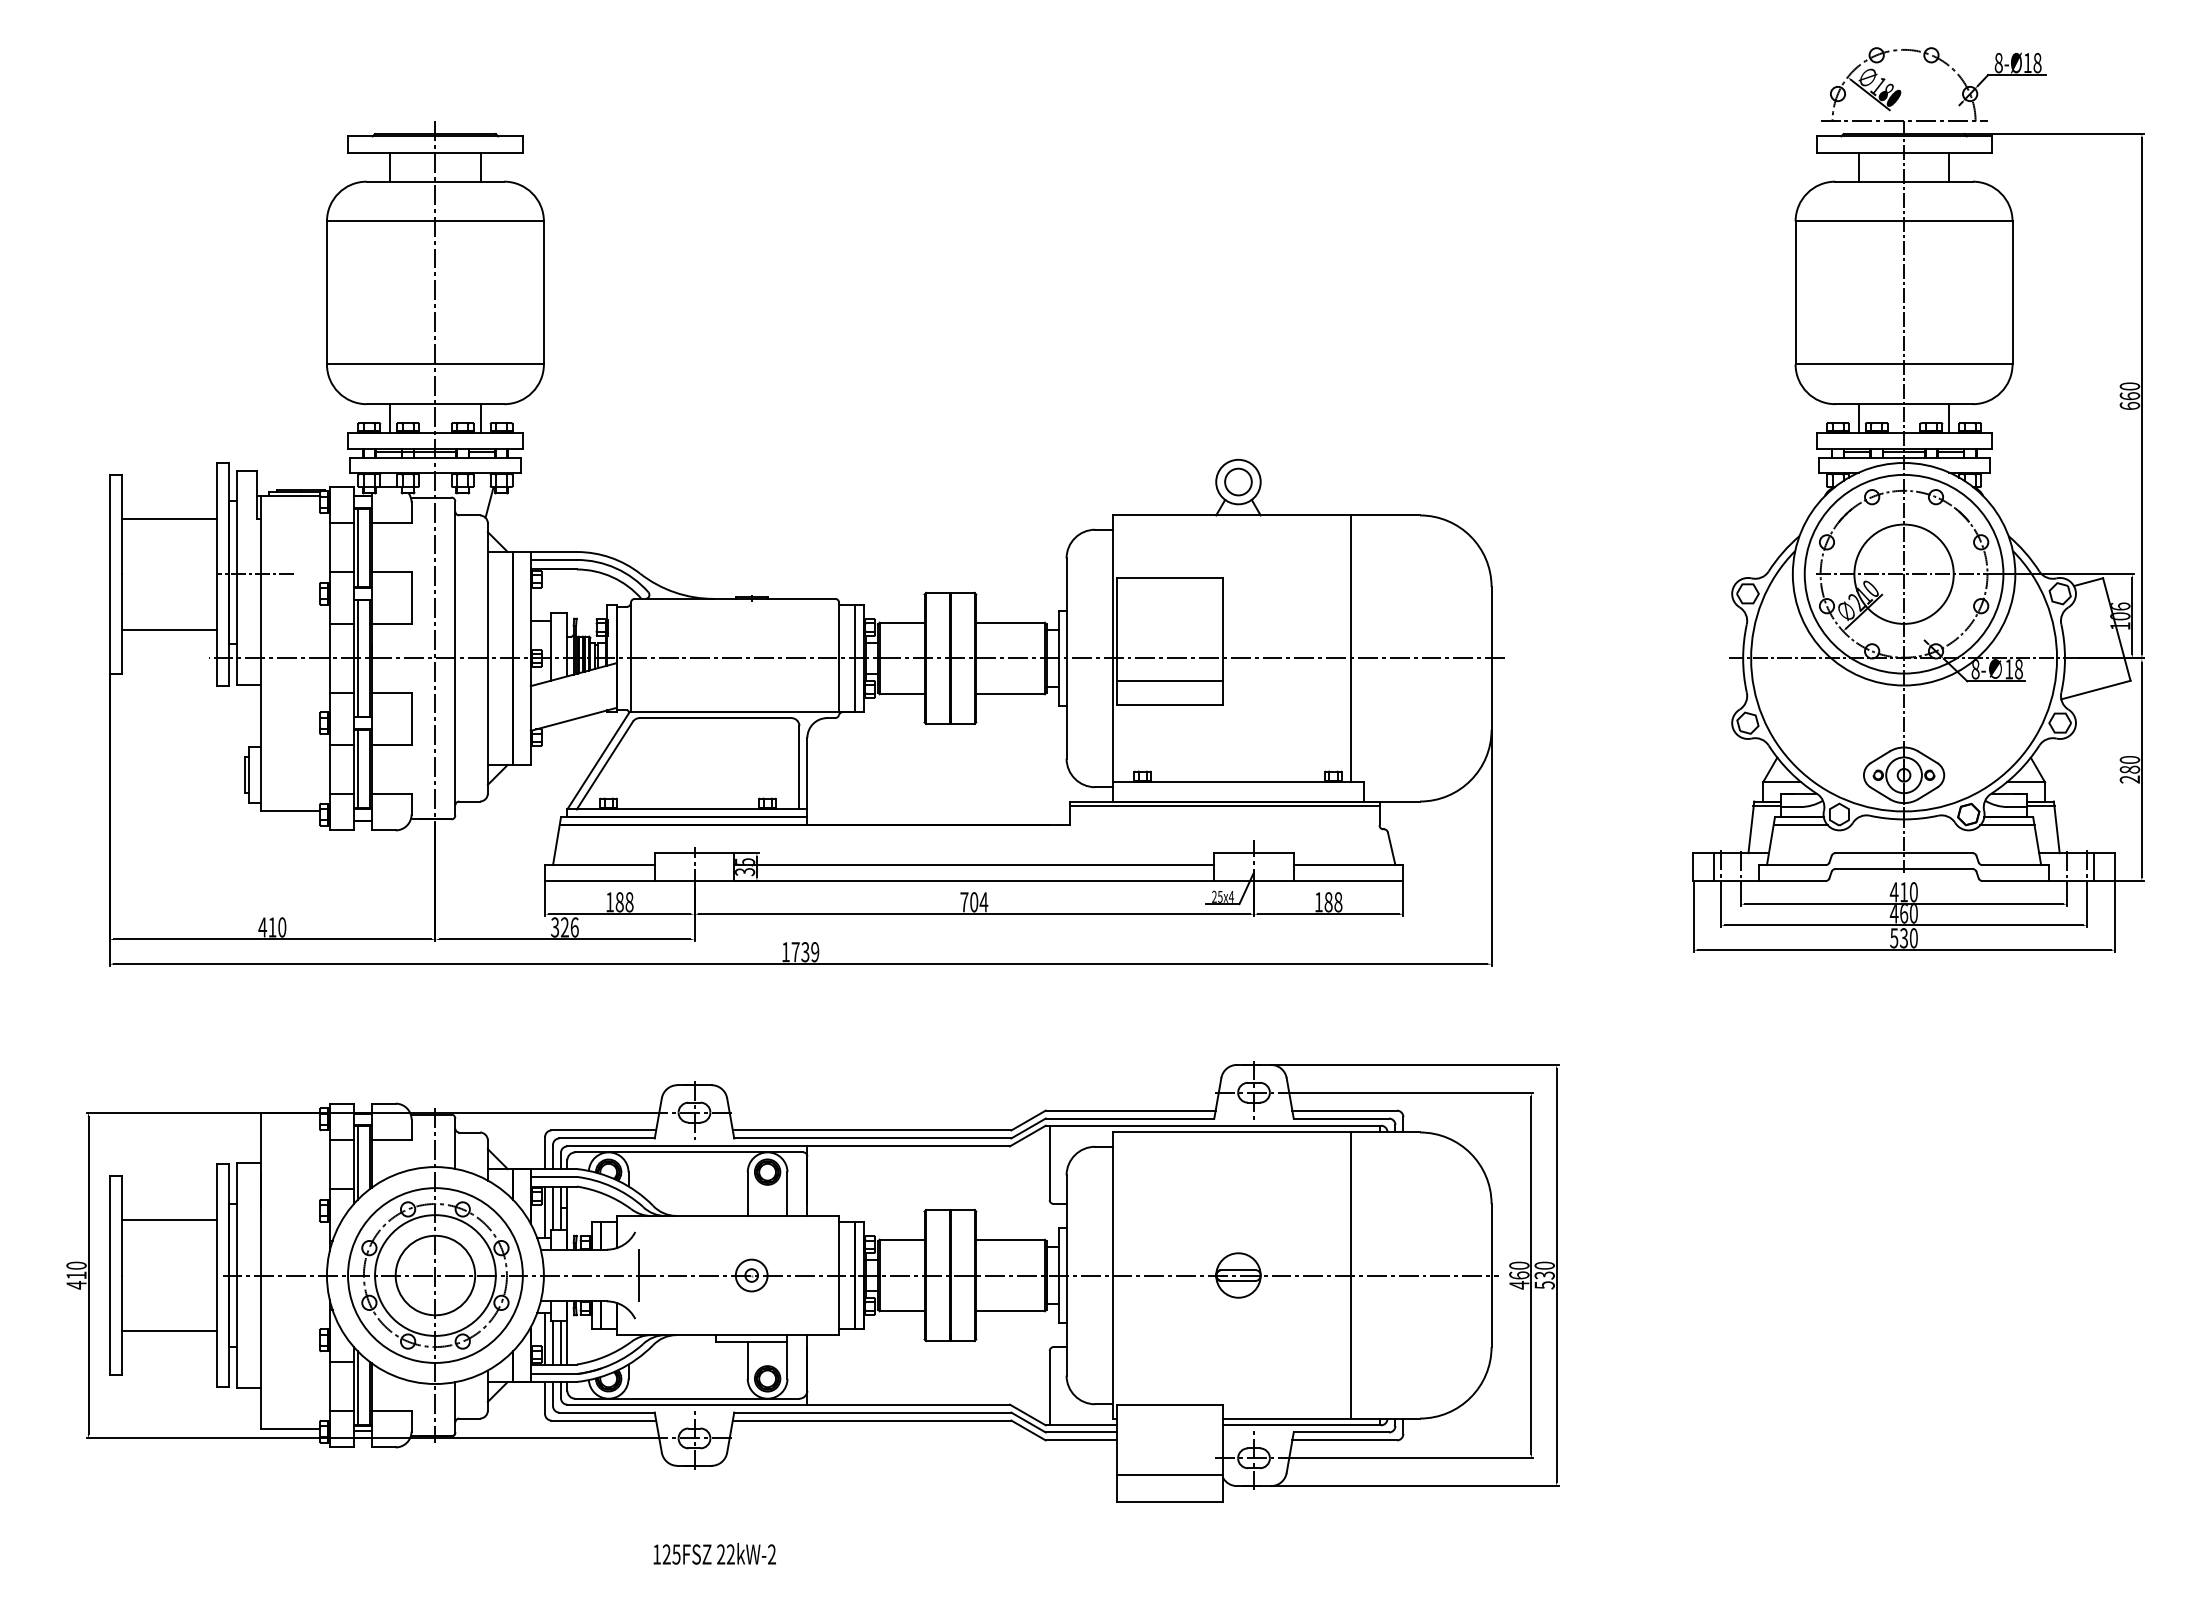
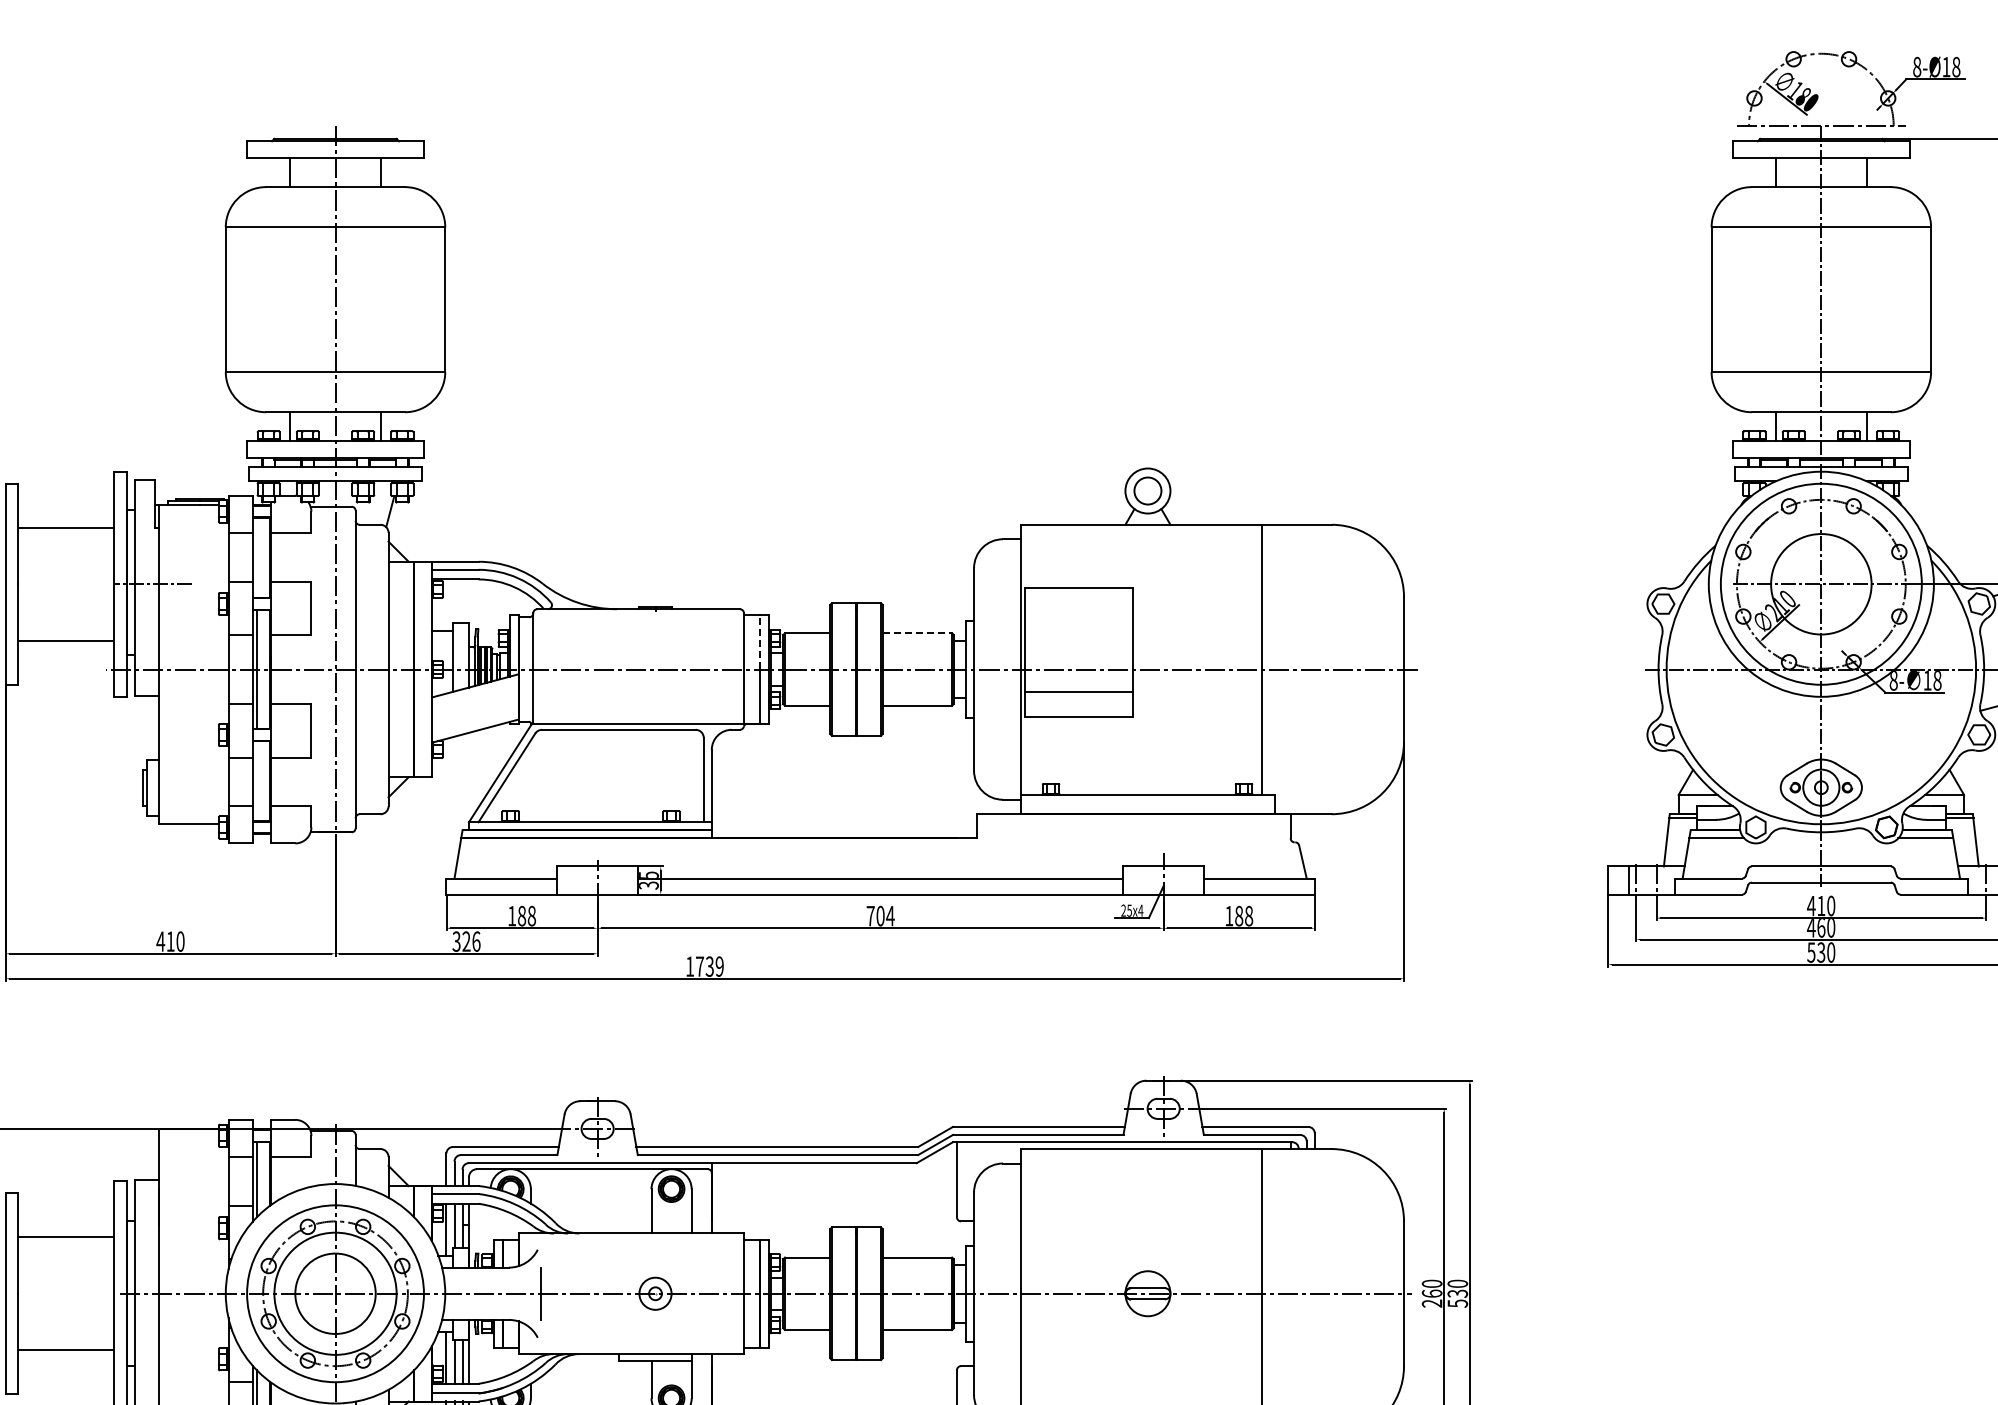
line: (357, 547) -> (256, 557), removed
line: (1011, 622) -> (918, 633), solid -> dashed
line: (855, 631) -> (760, 642), solid -> dashed
line: (357, 768) -> (256, 780), removed
line: (1224, 805) -> (1133, 818), removed
text: (1519, 1285) -> (1432, 1303), 460 -> 260

